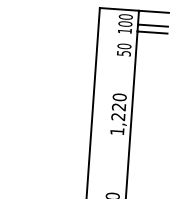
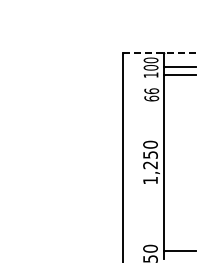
line: (133, 9) -> (158, 52), solid -> dashed
text: (124, 49) -> (151, 94), 50 -> 66
text: (119, 106) -> (150, 154), 1,220 -> 1,250

